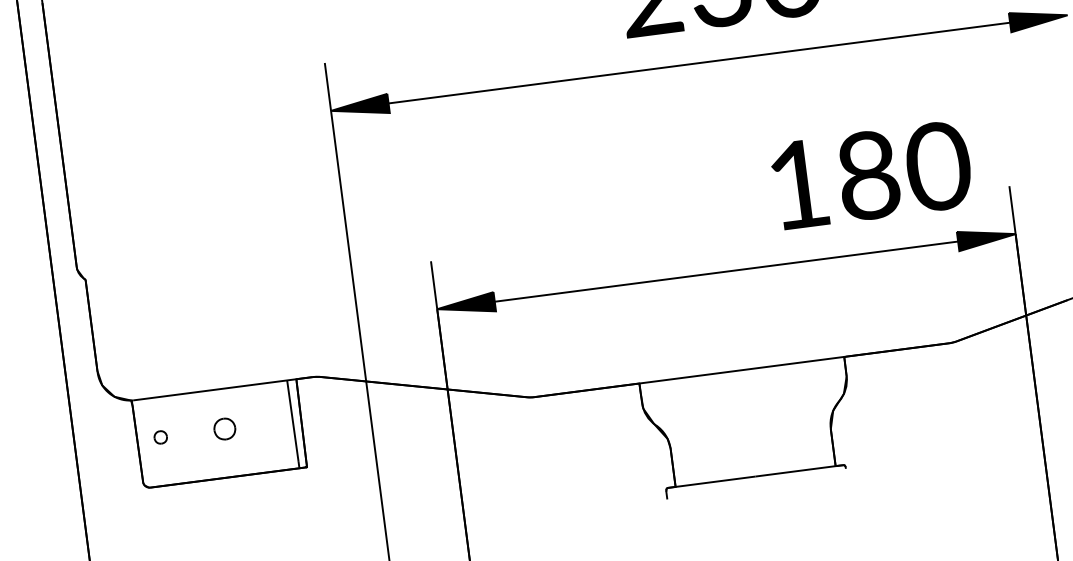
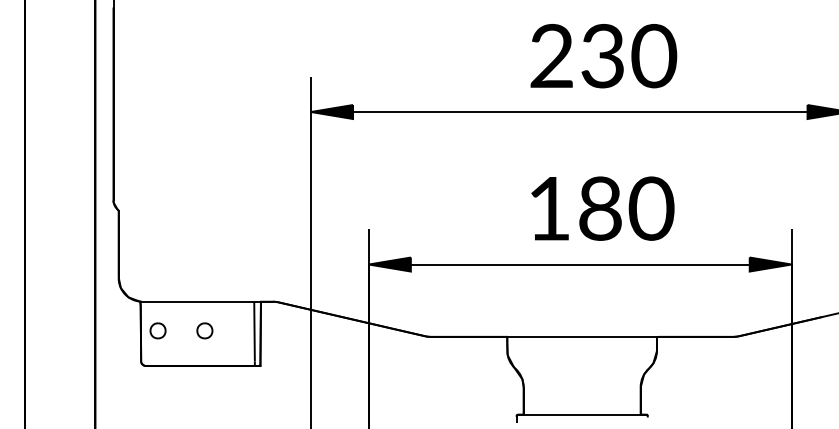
text: (871, 174) -> (602, 208), moved
part: (159, 436) -> (157, 330), size x1.67

